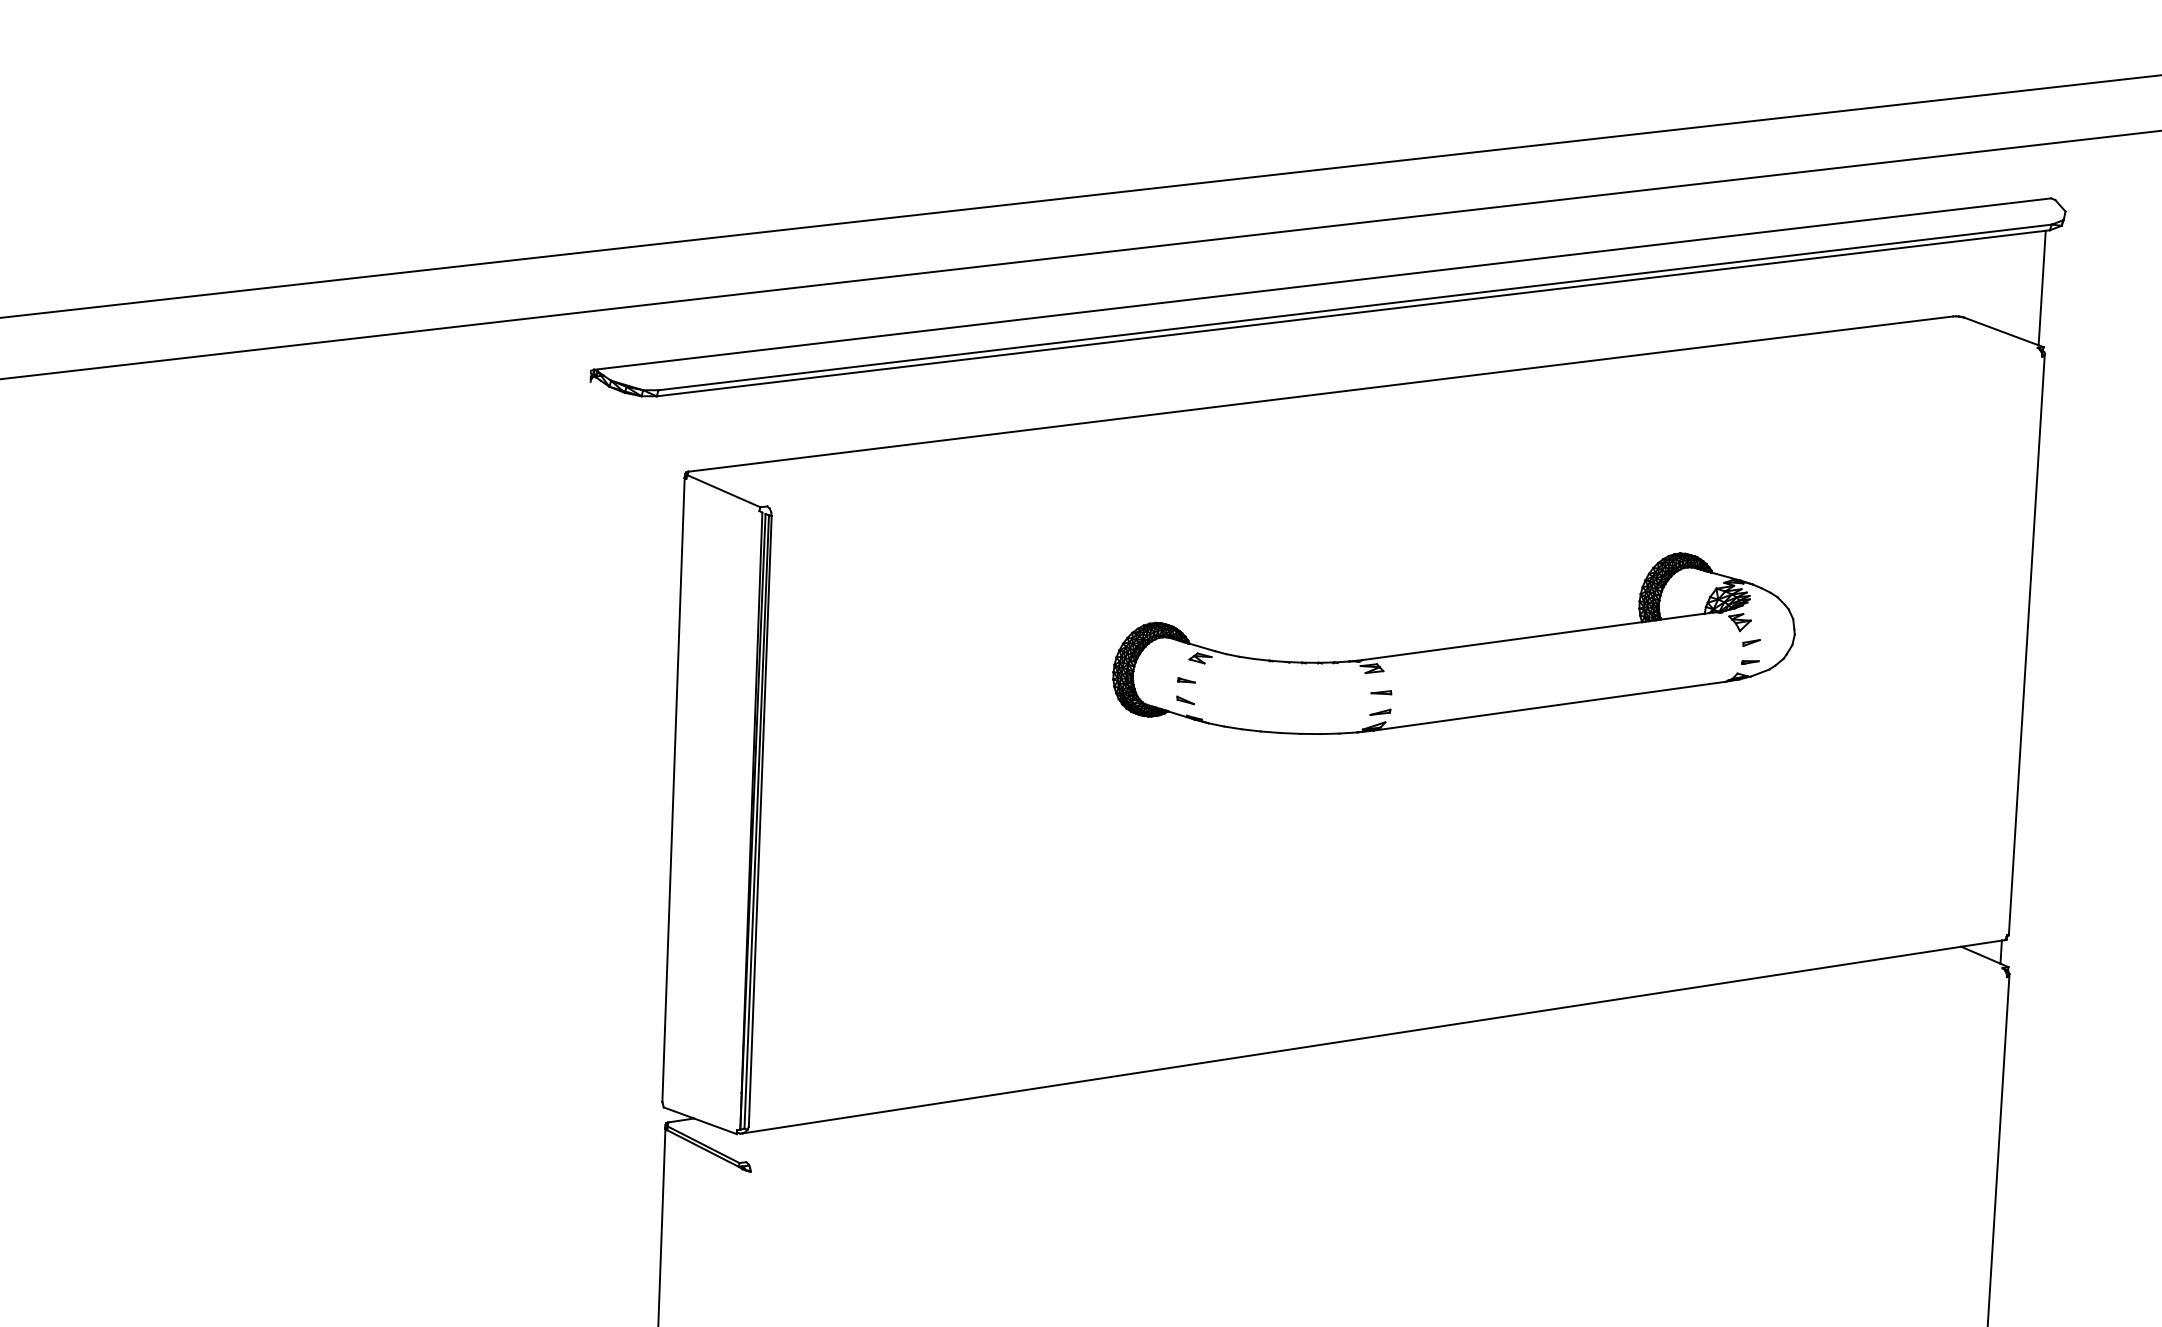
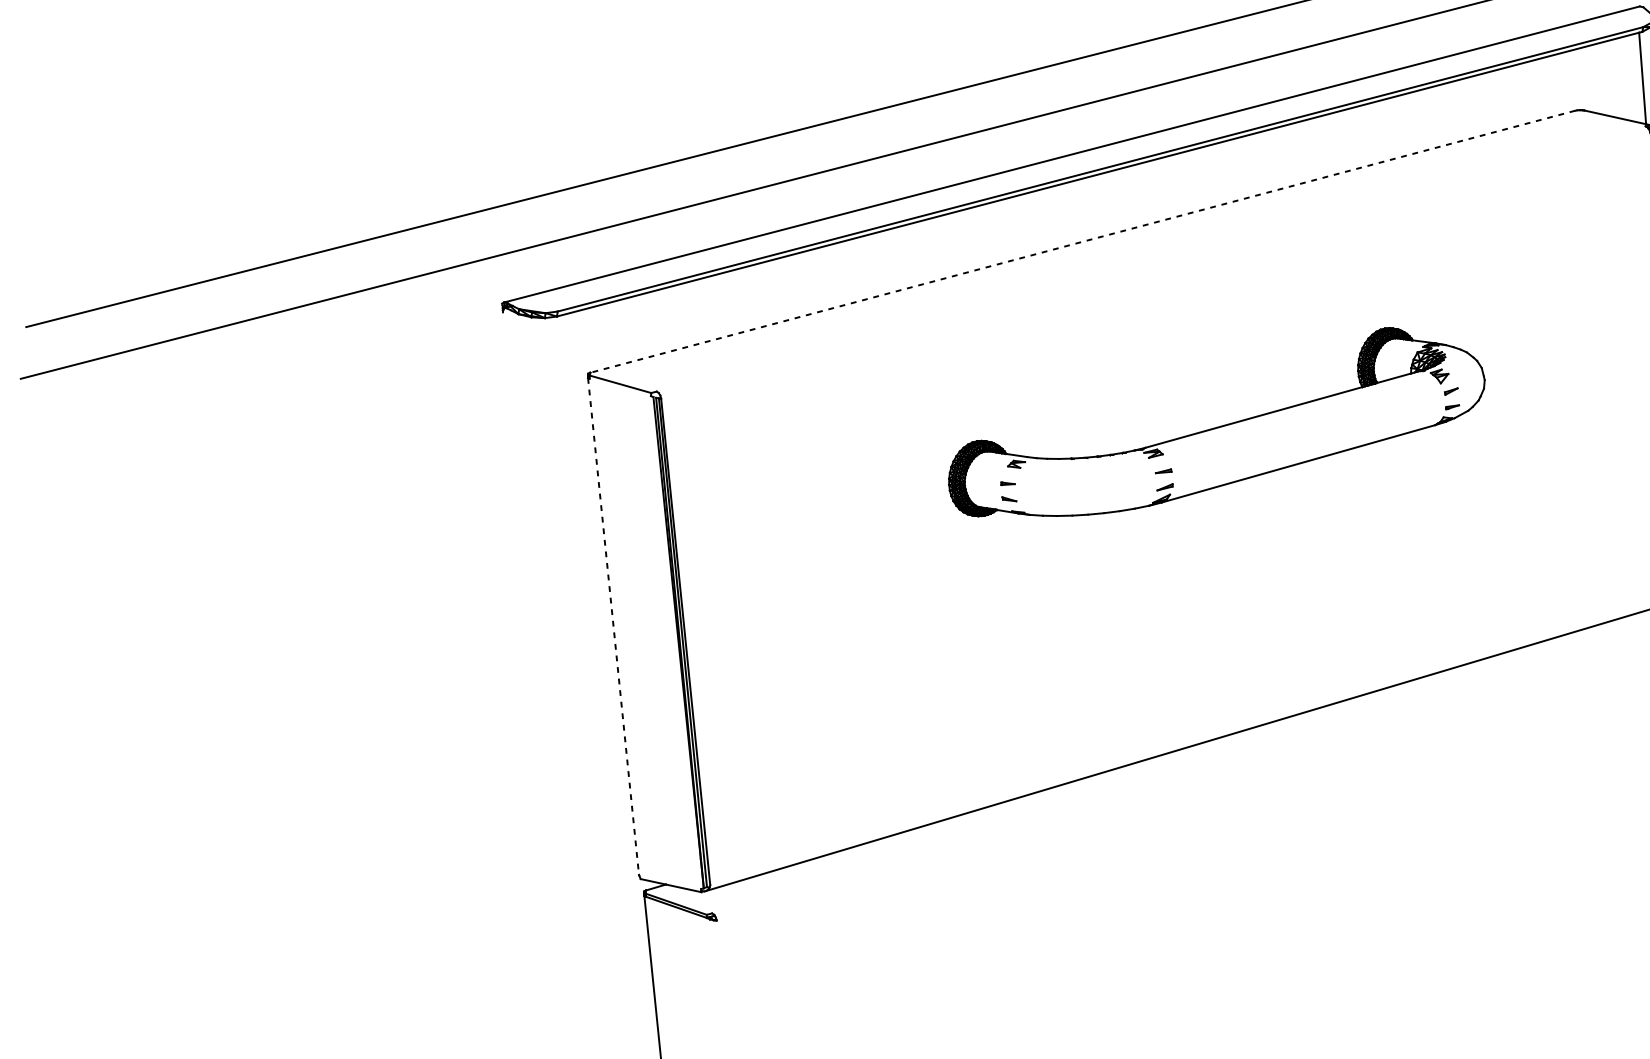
line: (1320, 394) -> (1082, 242), solid -> dashed
line: (673, 790) -> (613, 626), solid -> dashed

